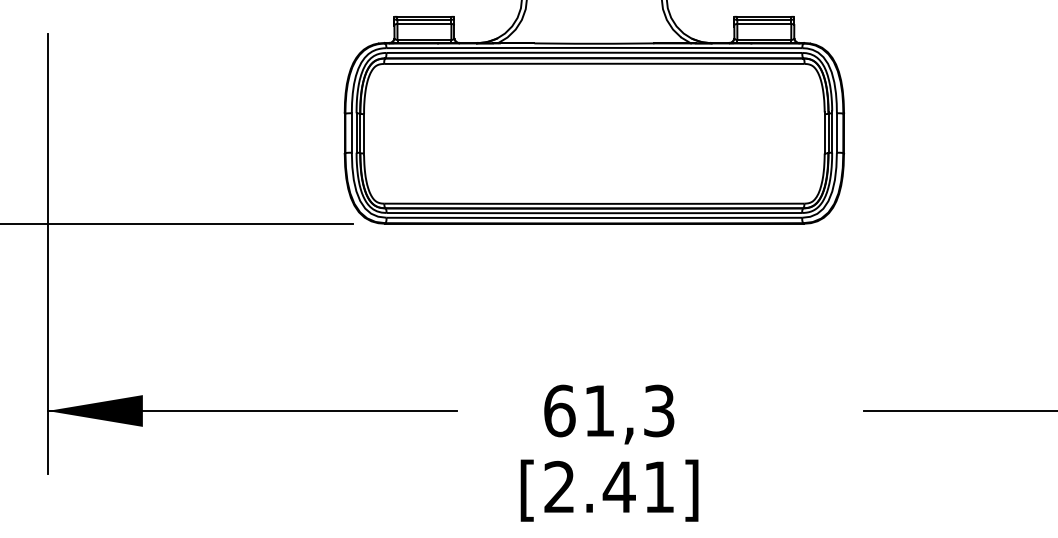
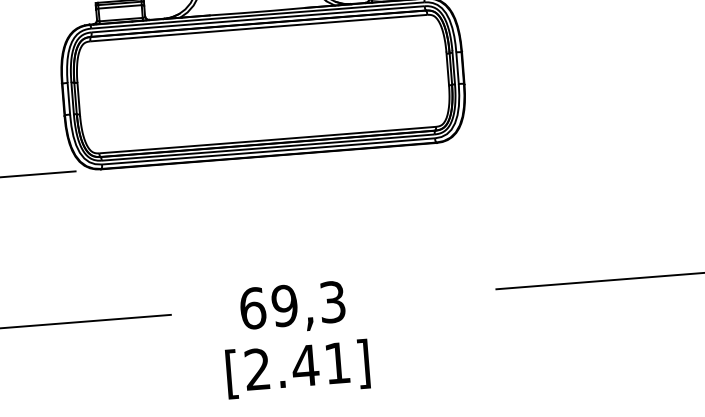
text: (599, 410) -> (284, 305), 61,3 -> 69,3

